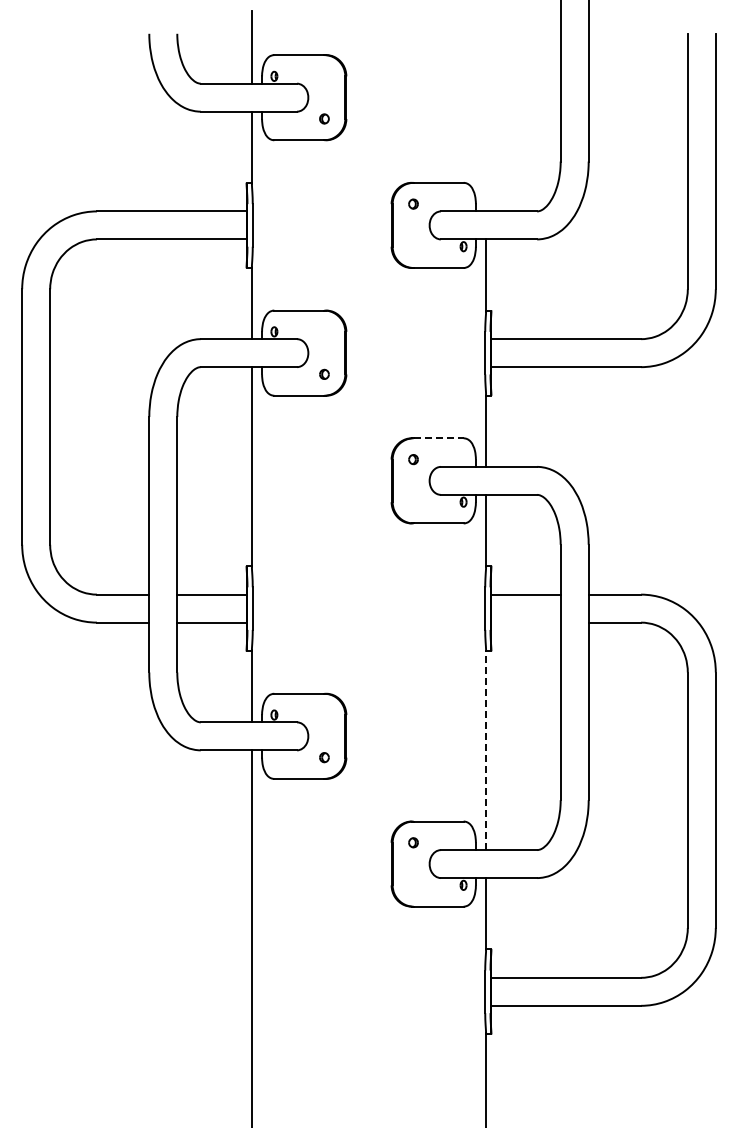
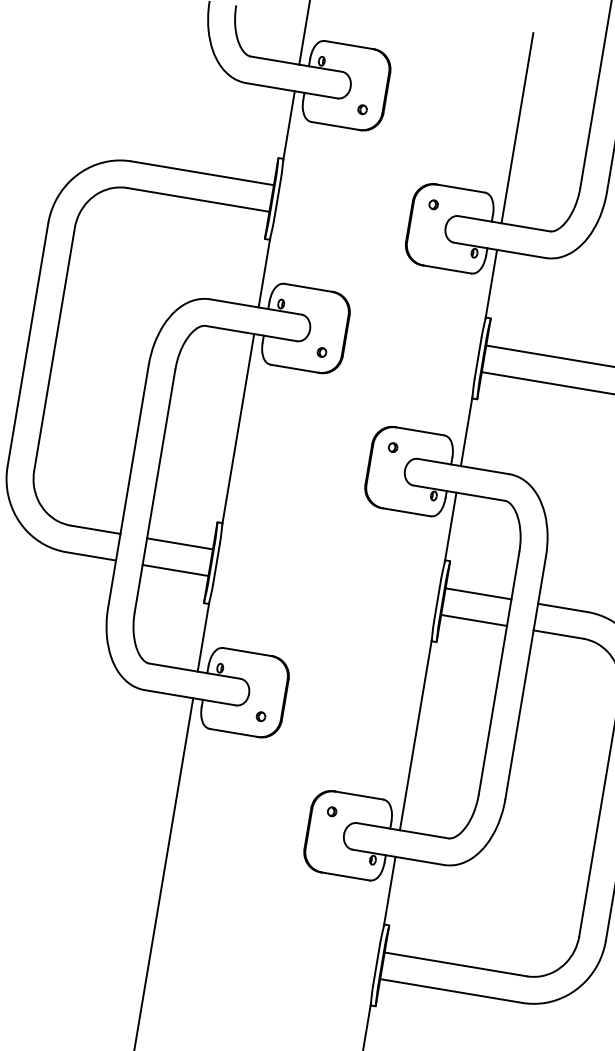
line: (486, 111) -> (517, 128), added
line: (439, 438) -> (421, 431), dashed -> solid
line: (525, 622) -> (473, 620), added
line: (486, 749) -> (416, 734), dashed -> solid

